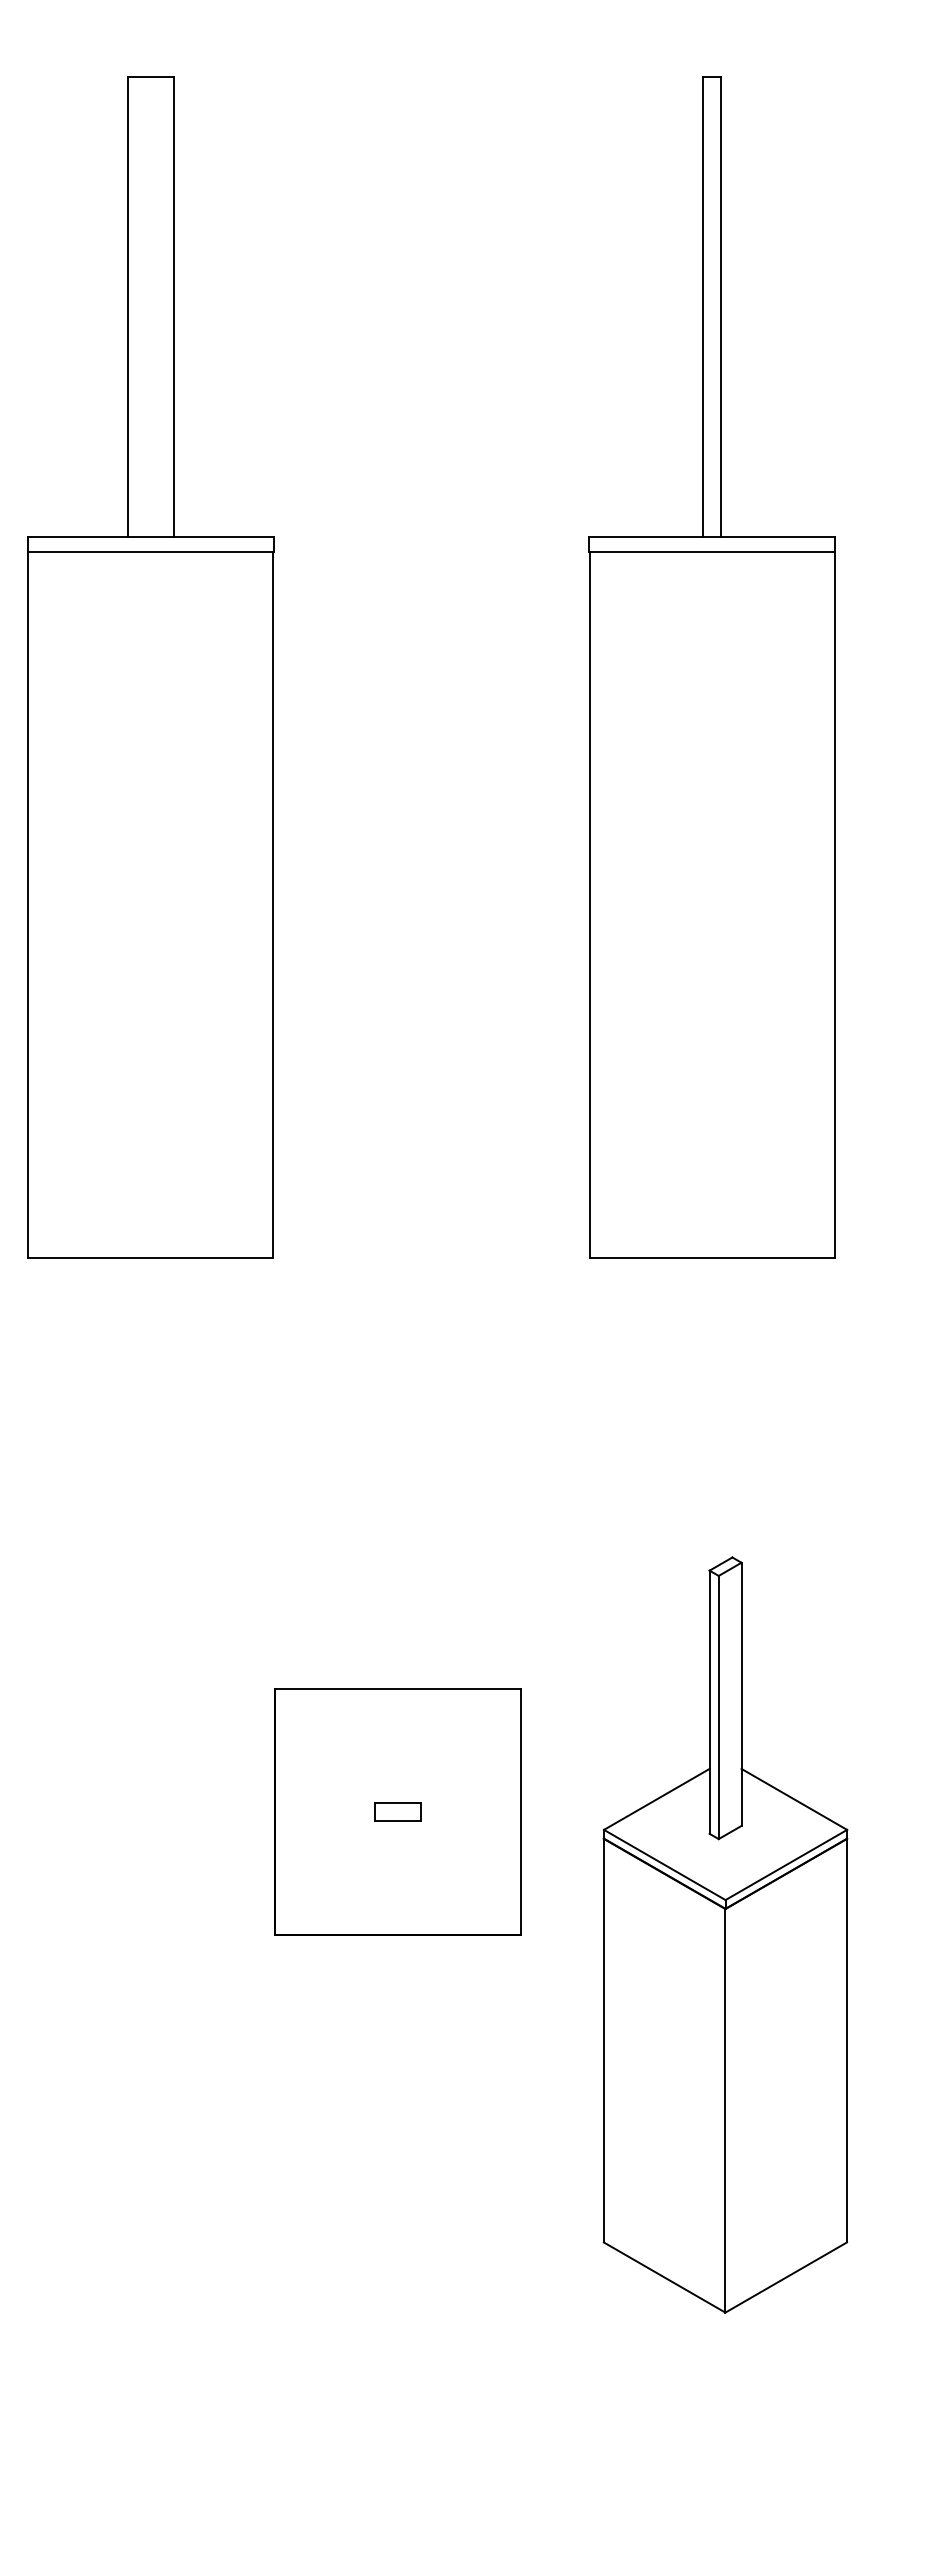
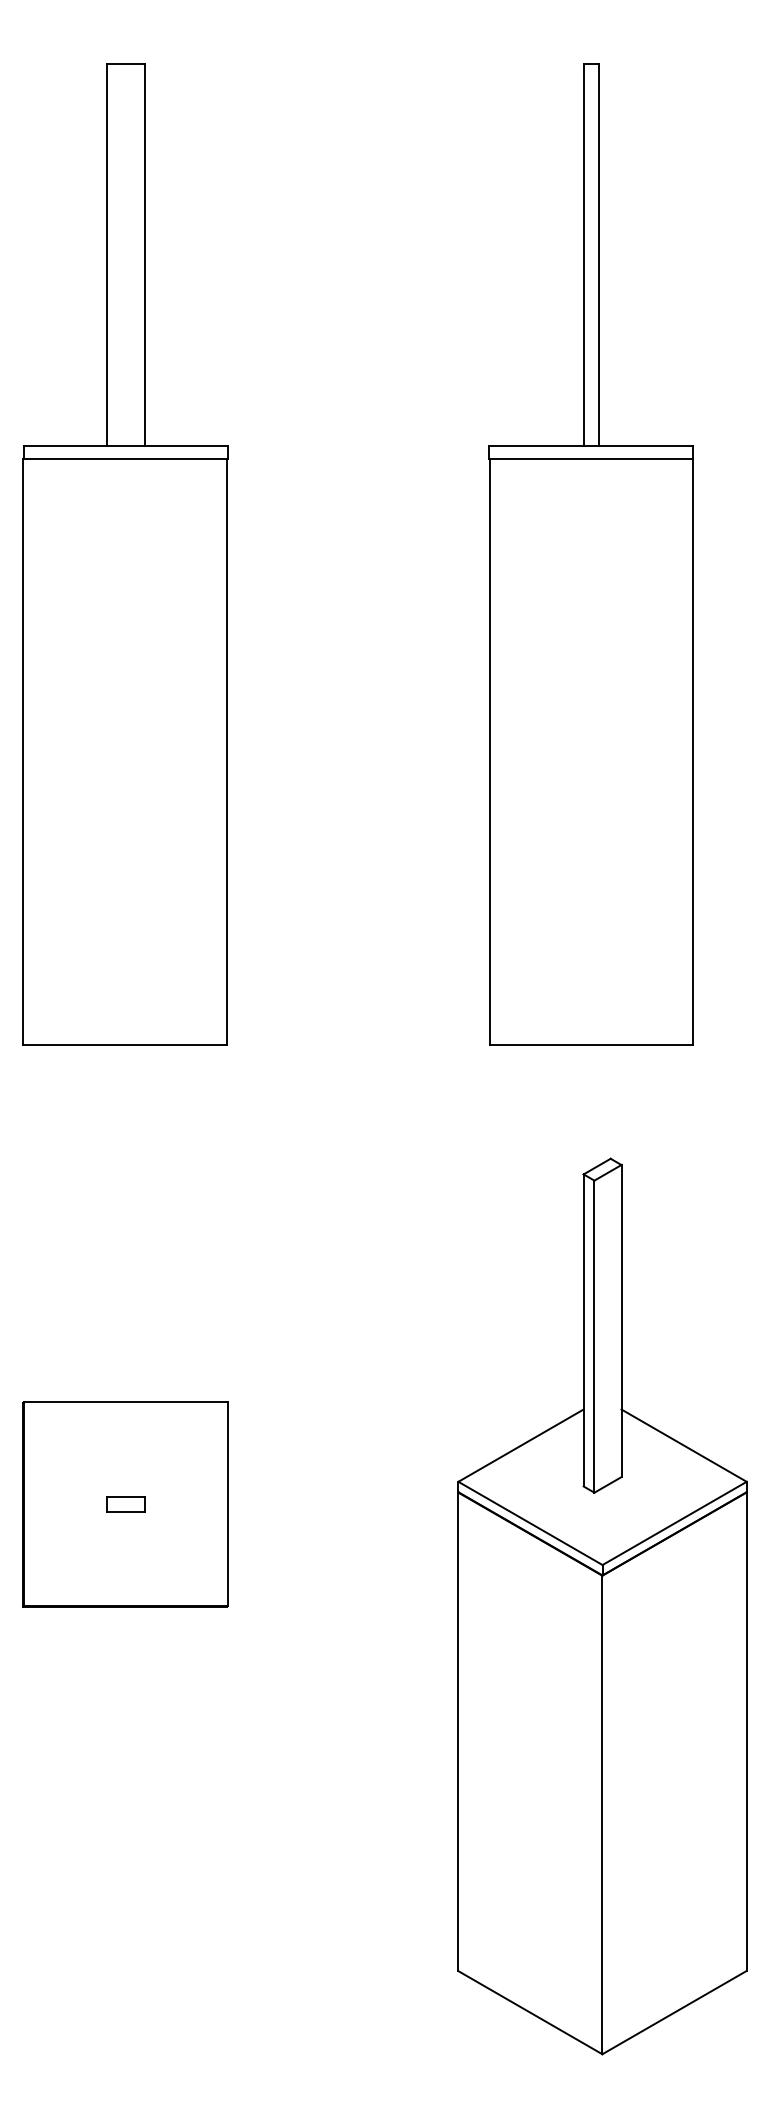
part: (397, 1811) -> (125, 1503), moved
part: (725, 1934) -> (602, 1606), size x1.43

